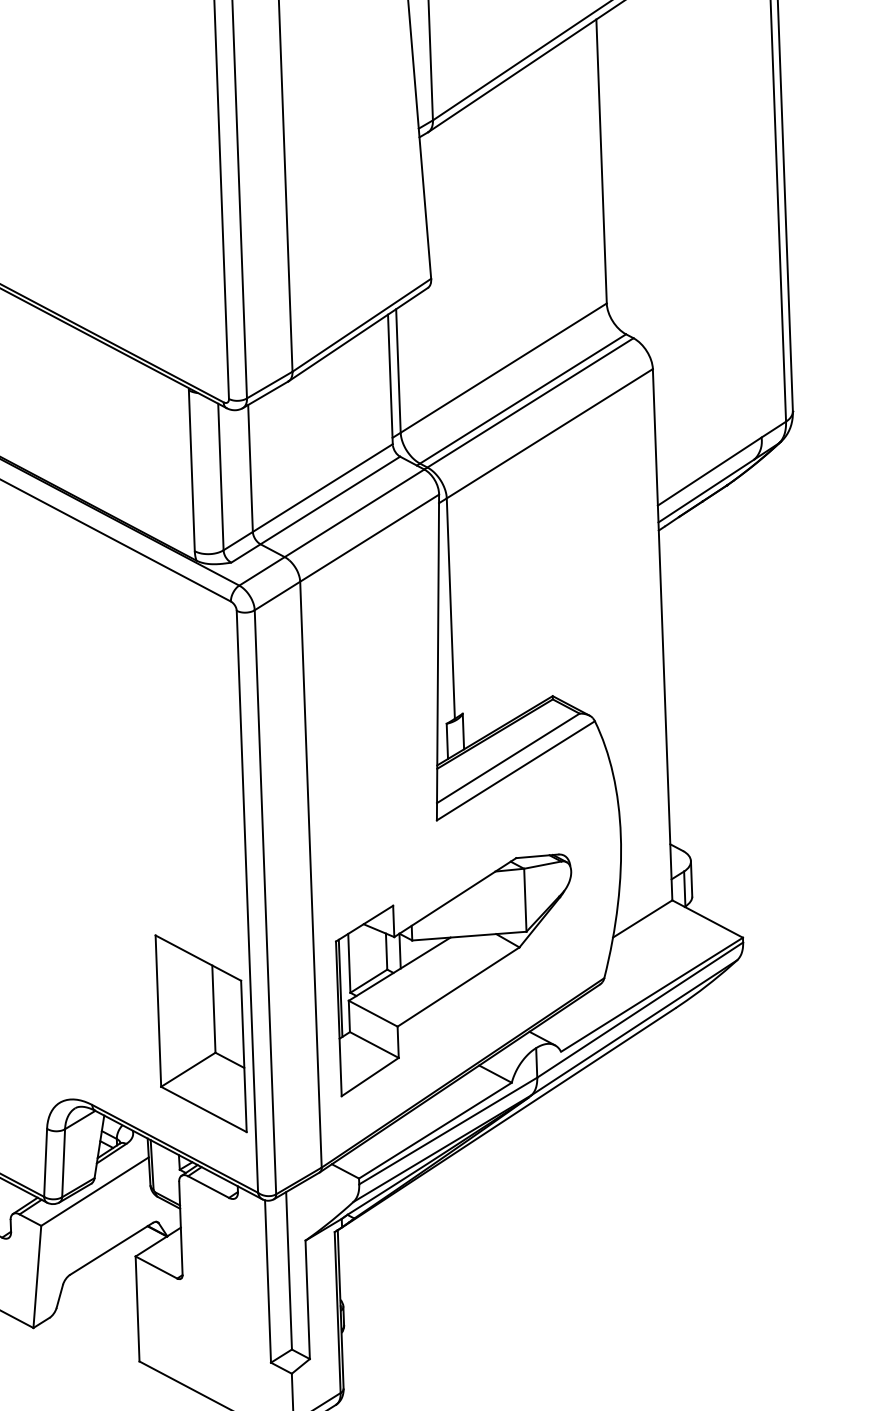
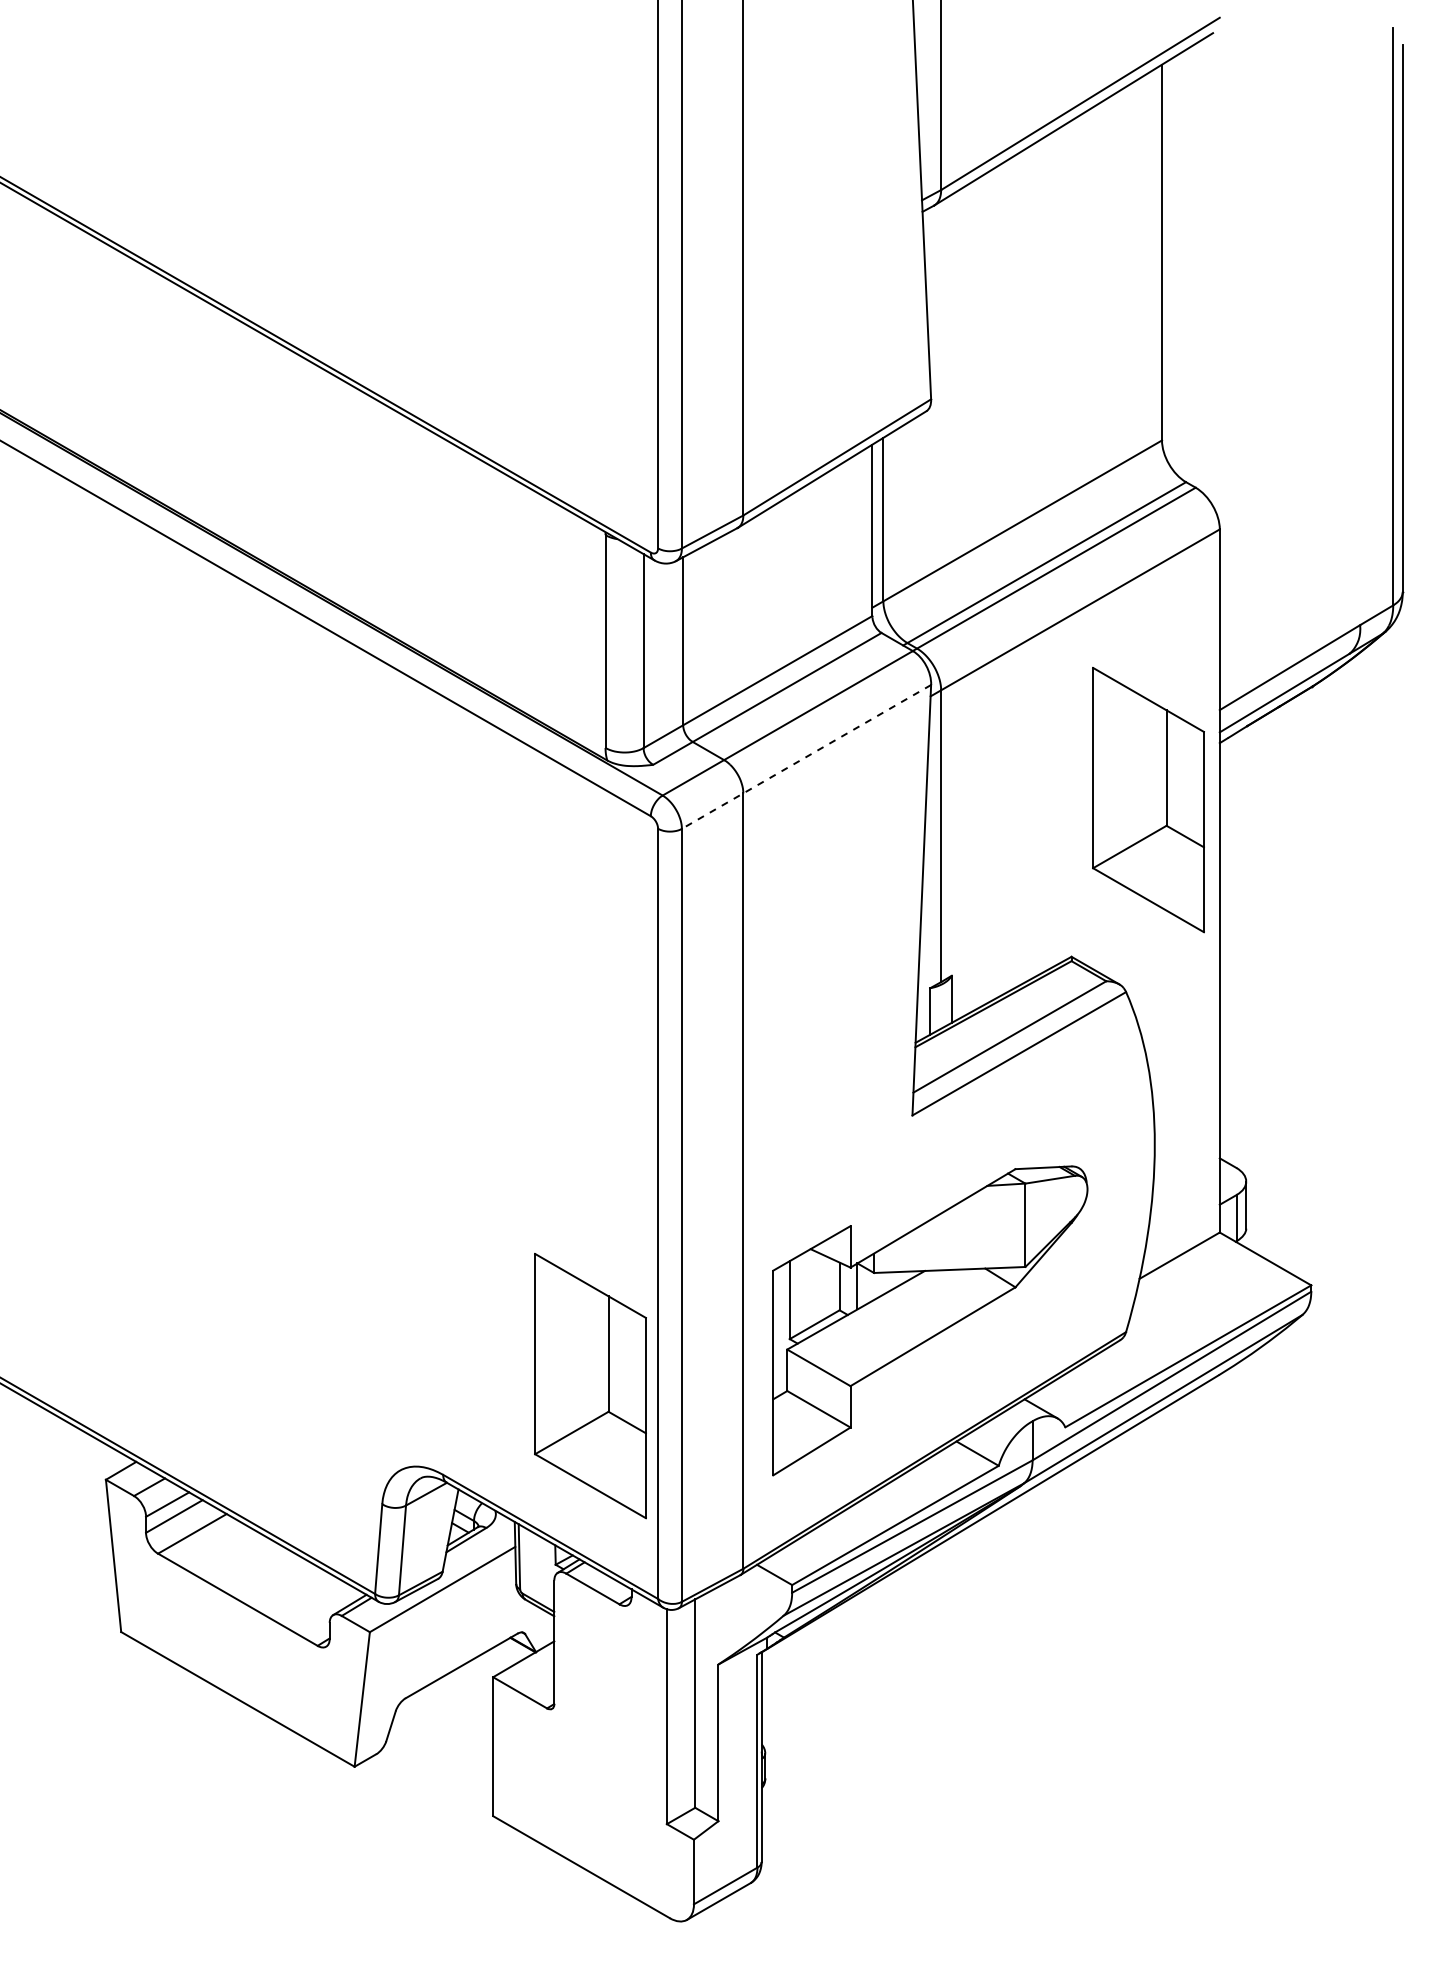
line: (346, 552) -> (806, 756), solid -> dashed
part: (606, 575) -> (1148, 800), added
line: (340, 988) -> (777, 1332), removed

